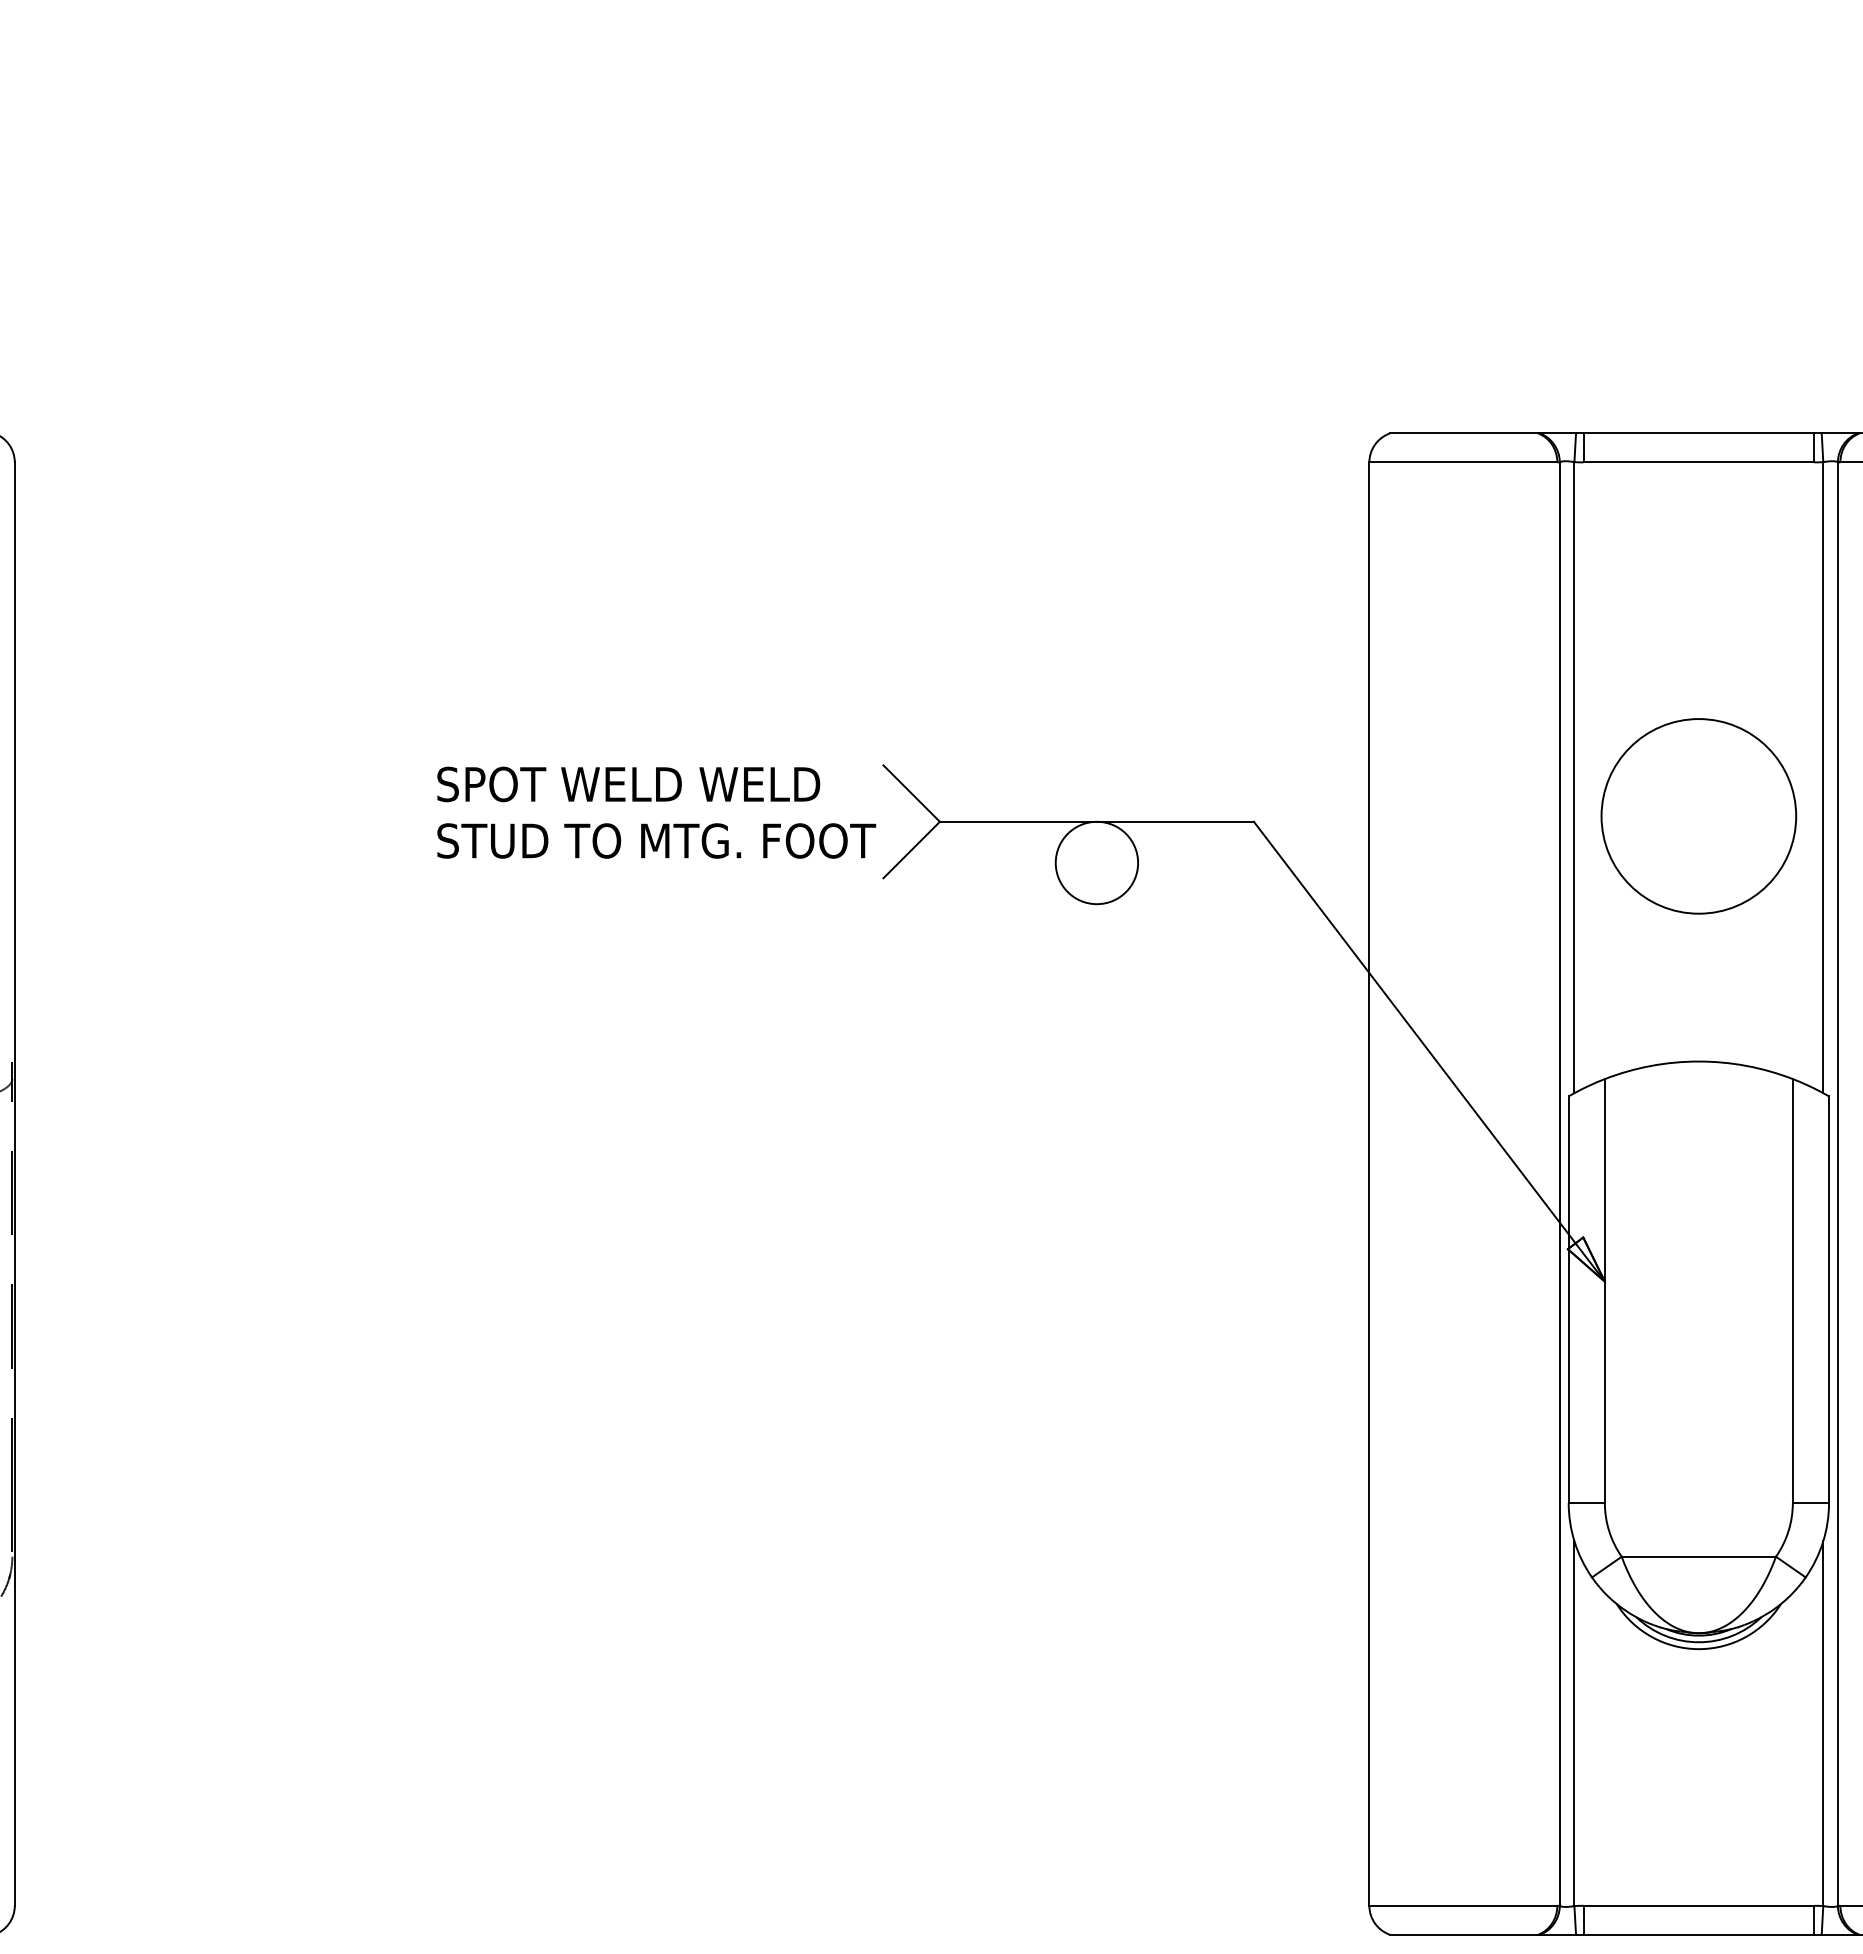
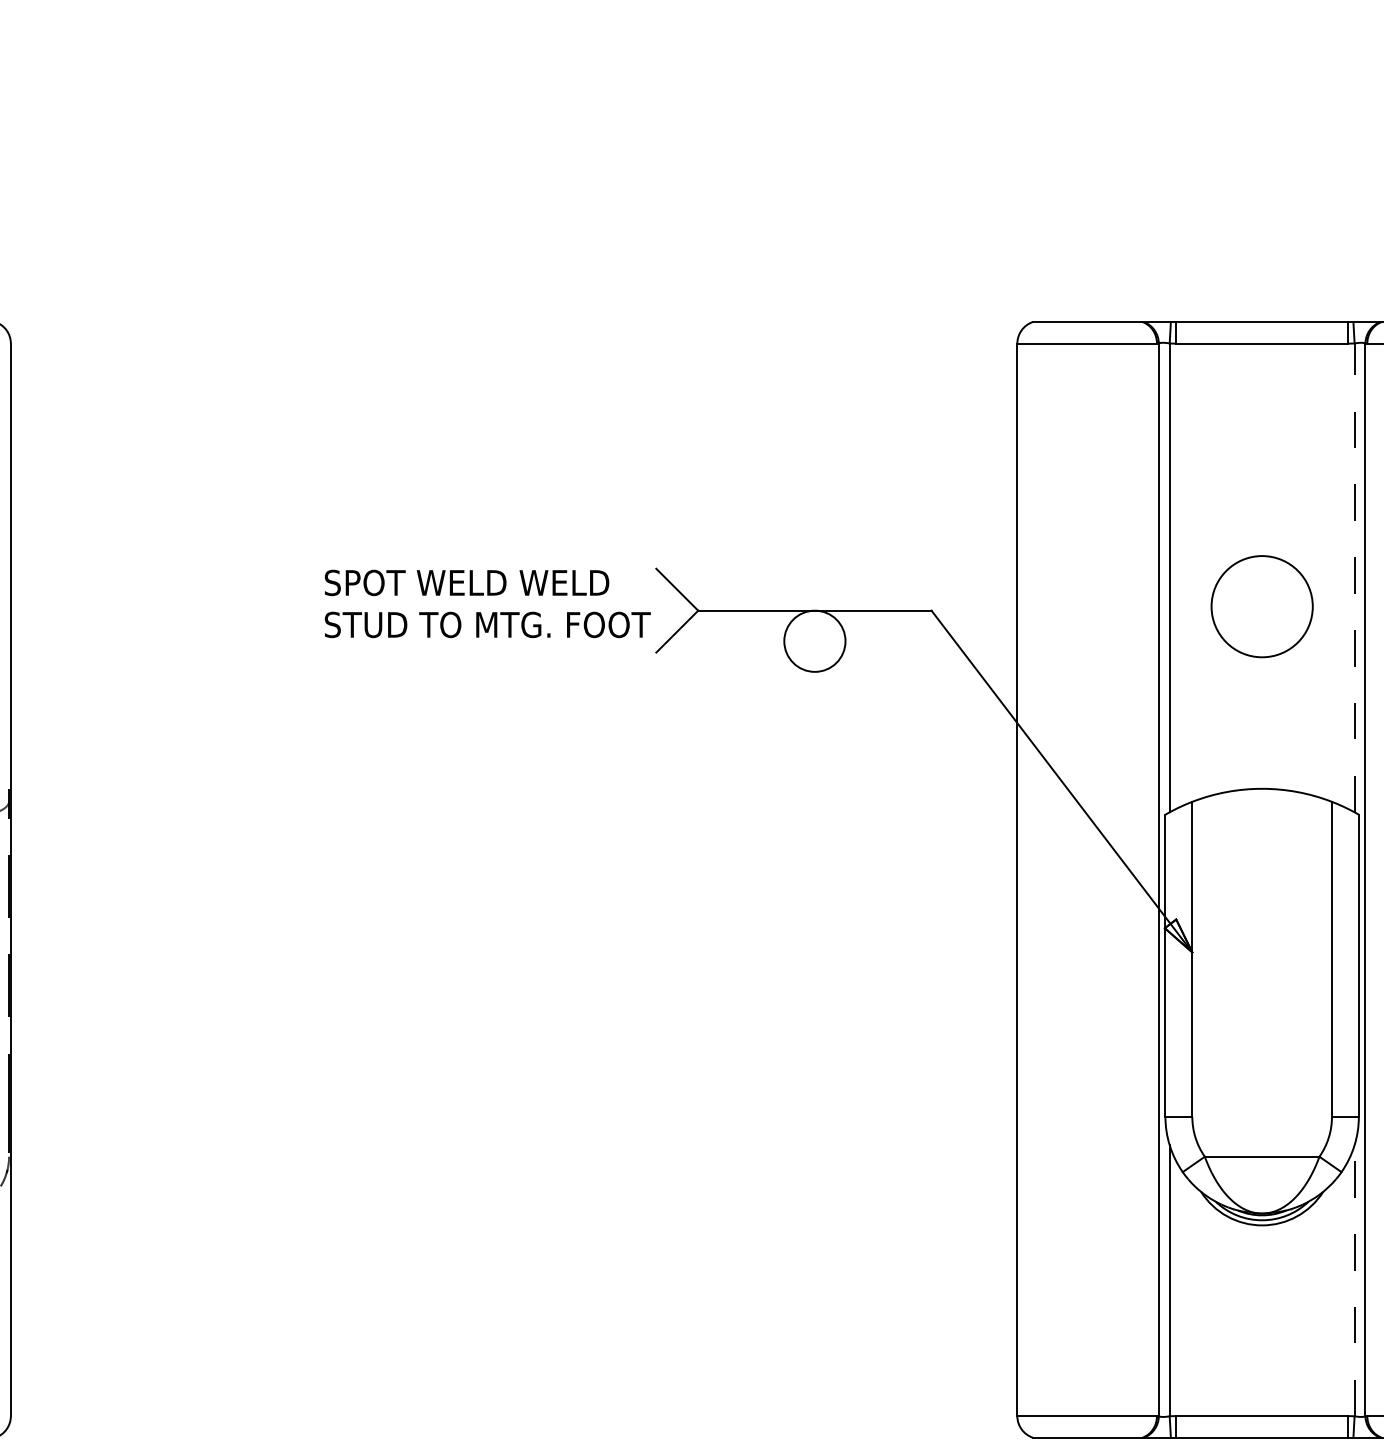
line: (1823, 777) -> (1354, 577), solid -> dashed
circle: (1698, 816) -> (1261, 606), size x0.7
line: (1823, 1723) -> (1354, 1280), solid -> dashed

